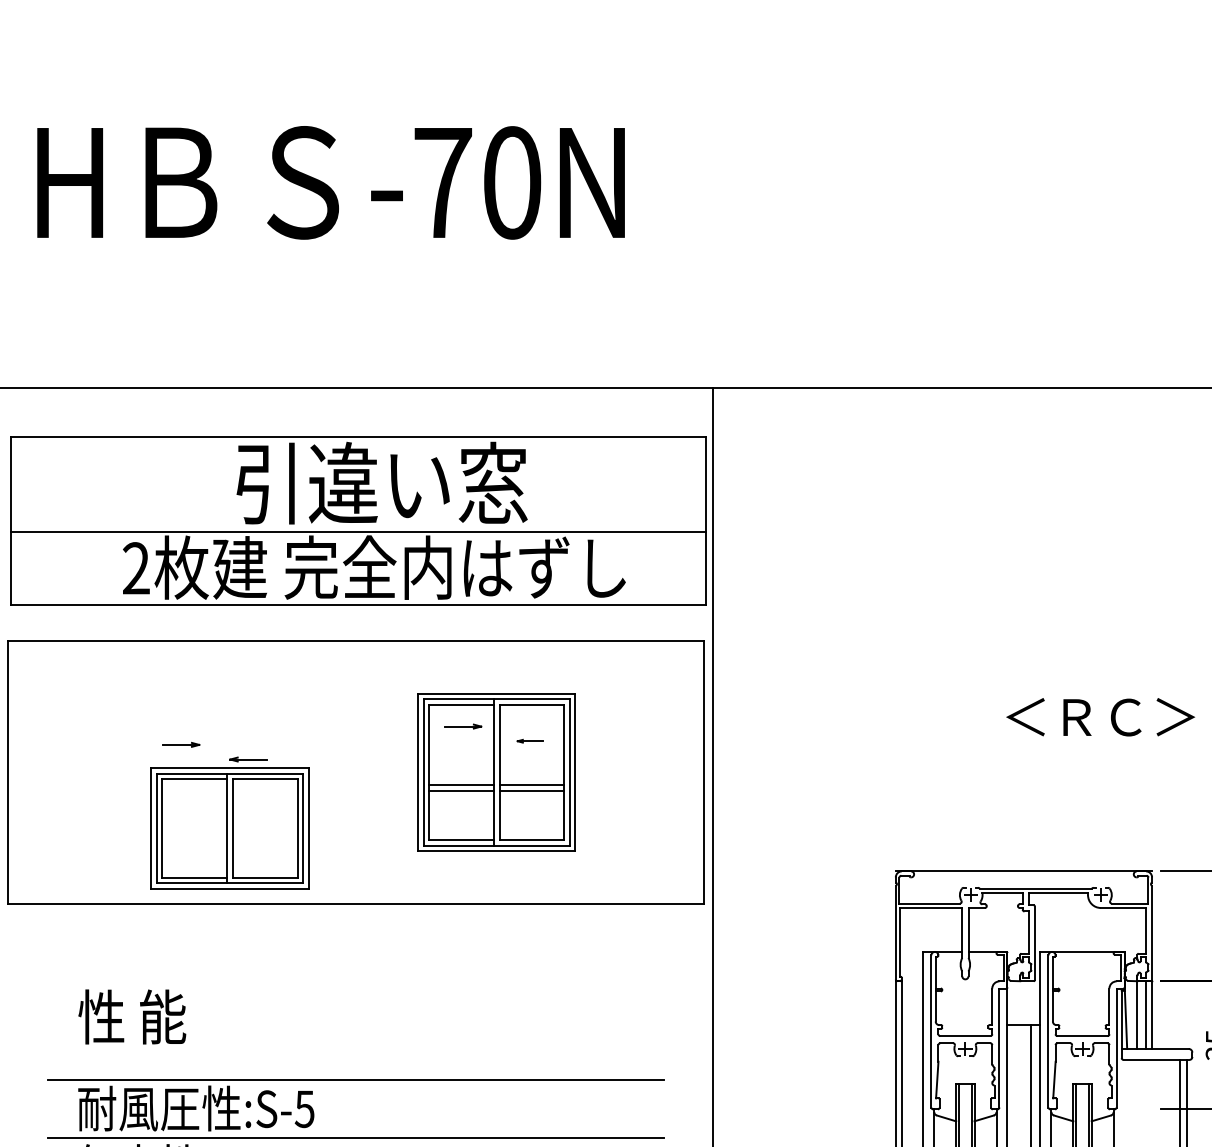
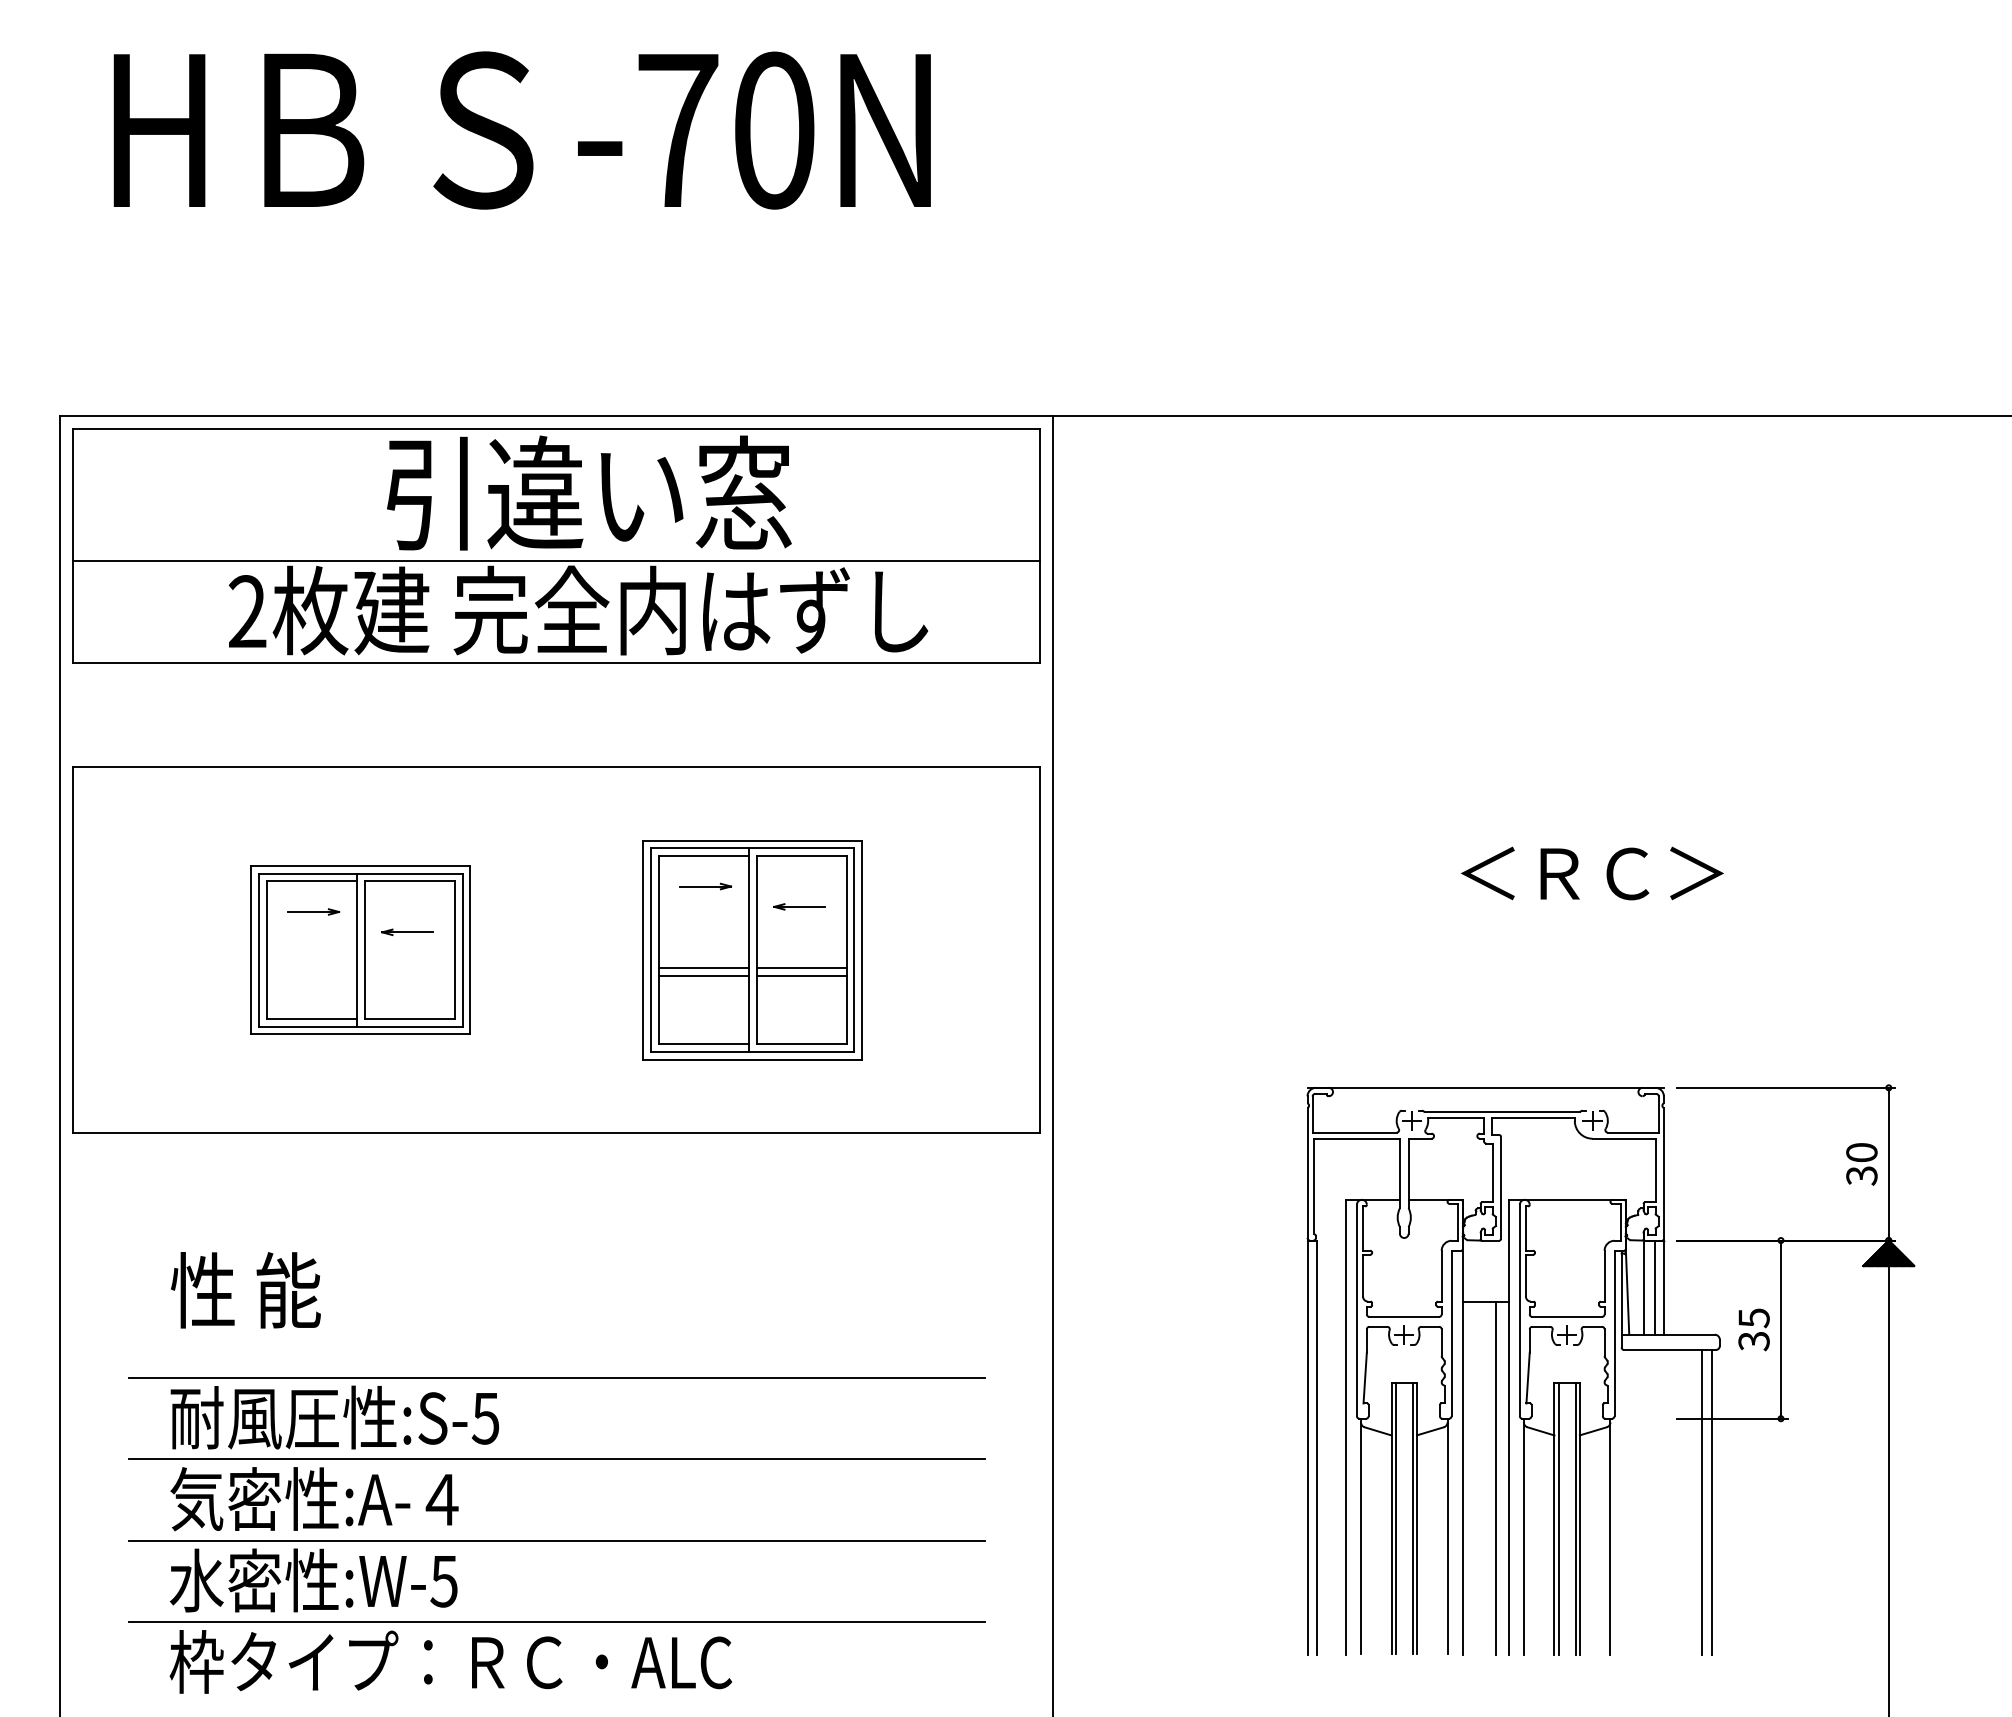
part: (358, 520) -> (556, 545), moved
part: (530, 740) -> (799, 906), size x1.43
part: (229, 827) -> (360, 949), moved

